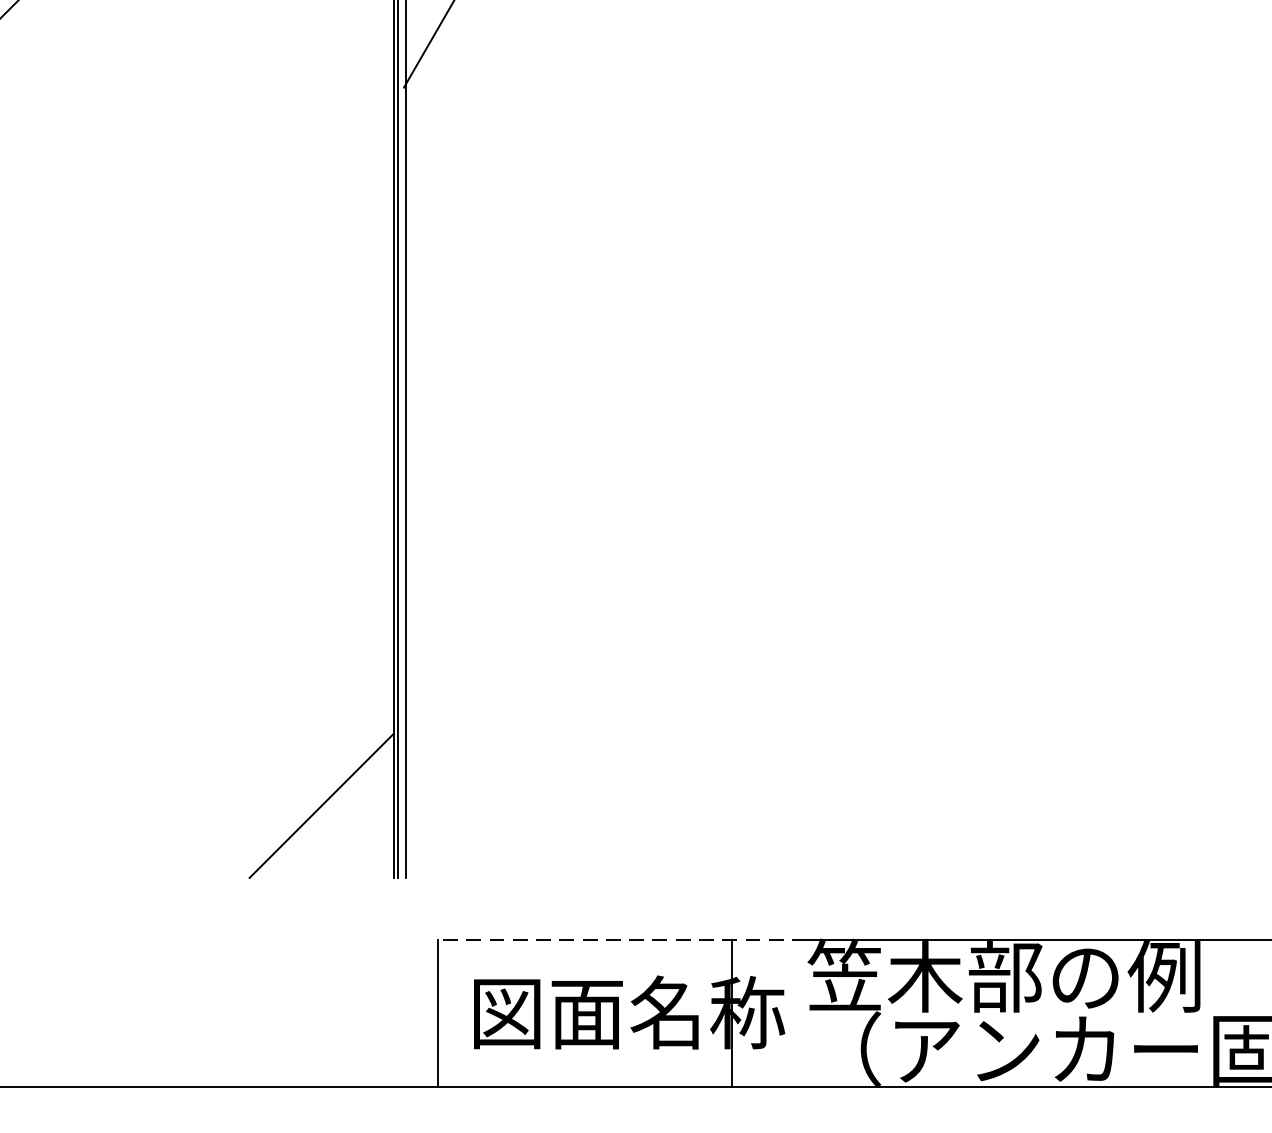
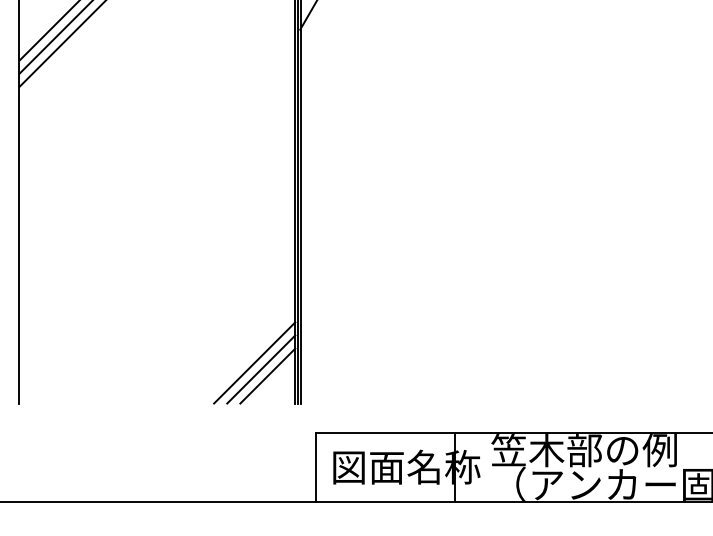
line: (307, 791) -> (254, 362), added
line: (334, 818) -> (267, 375), added
line: (620, 939) -> (402, 432), dashed -> solid

